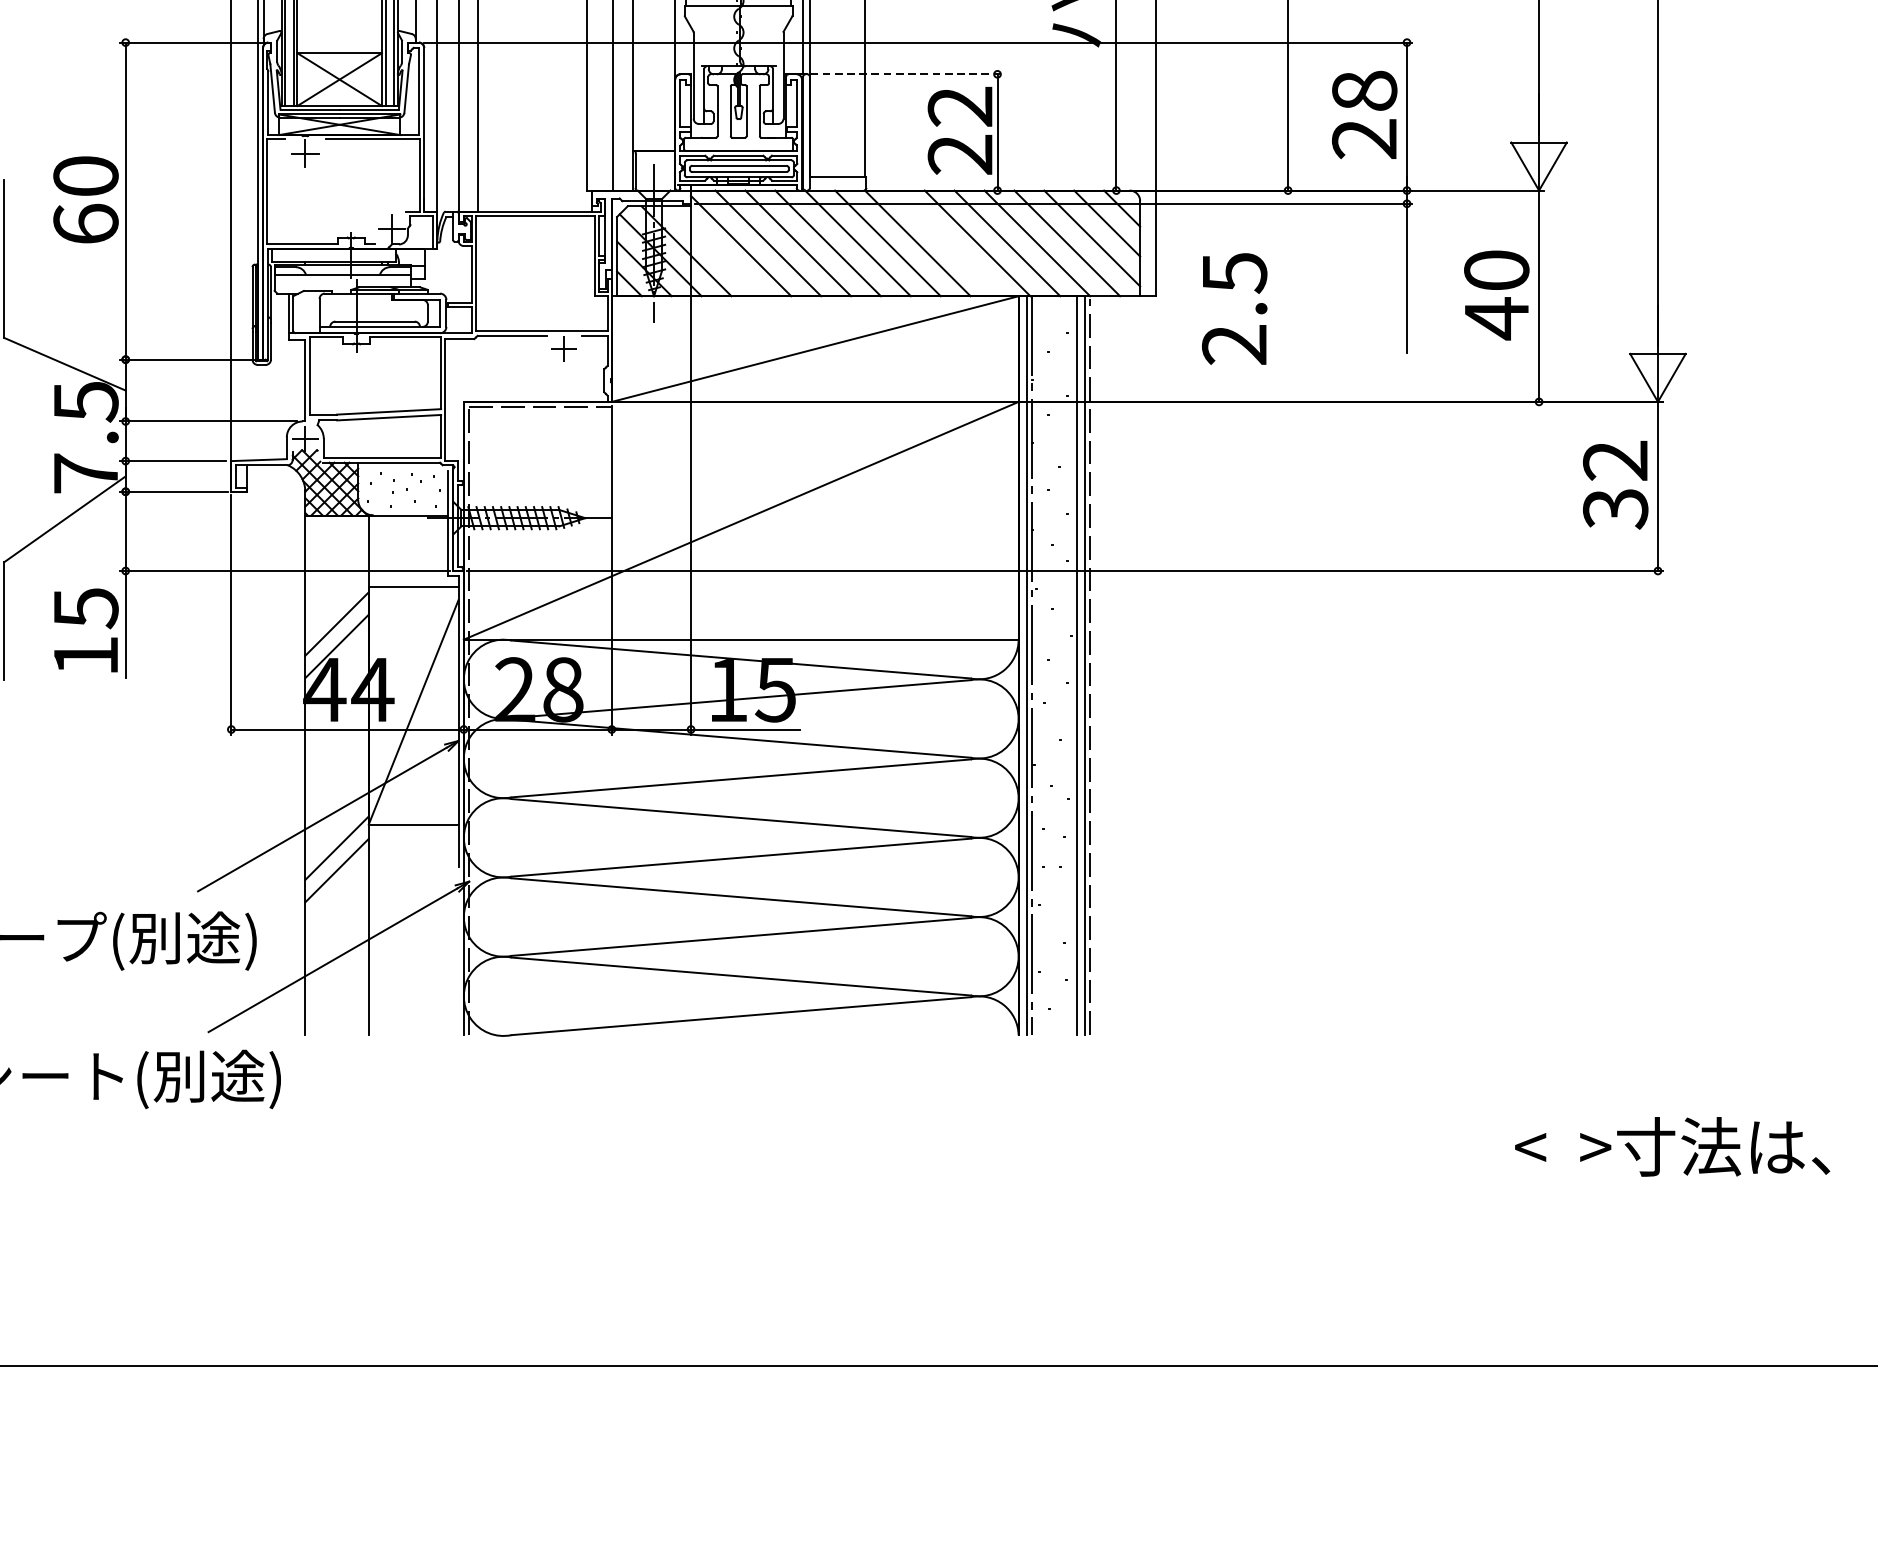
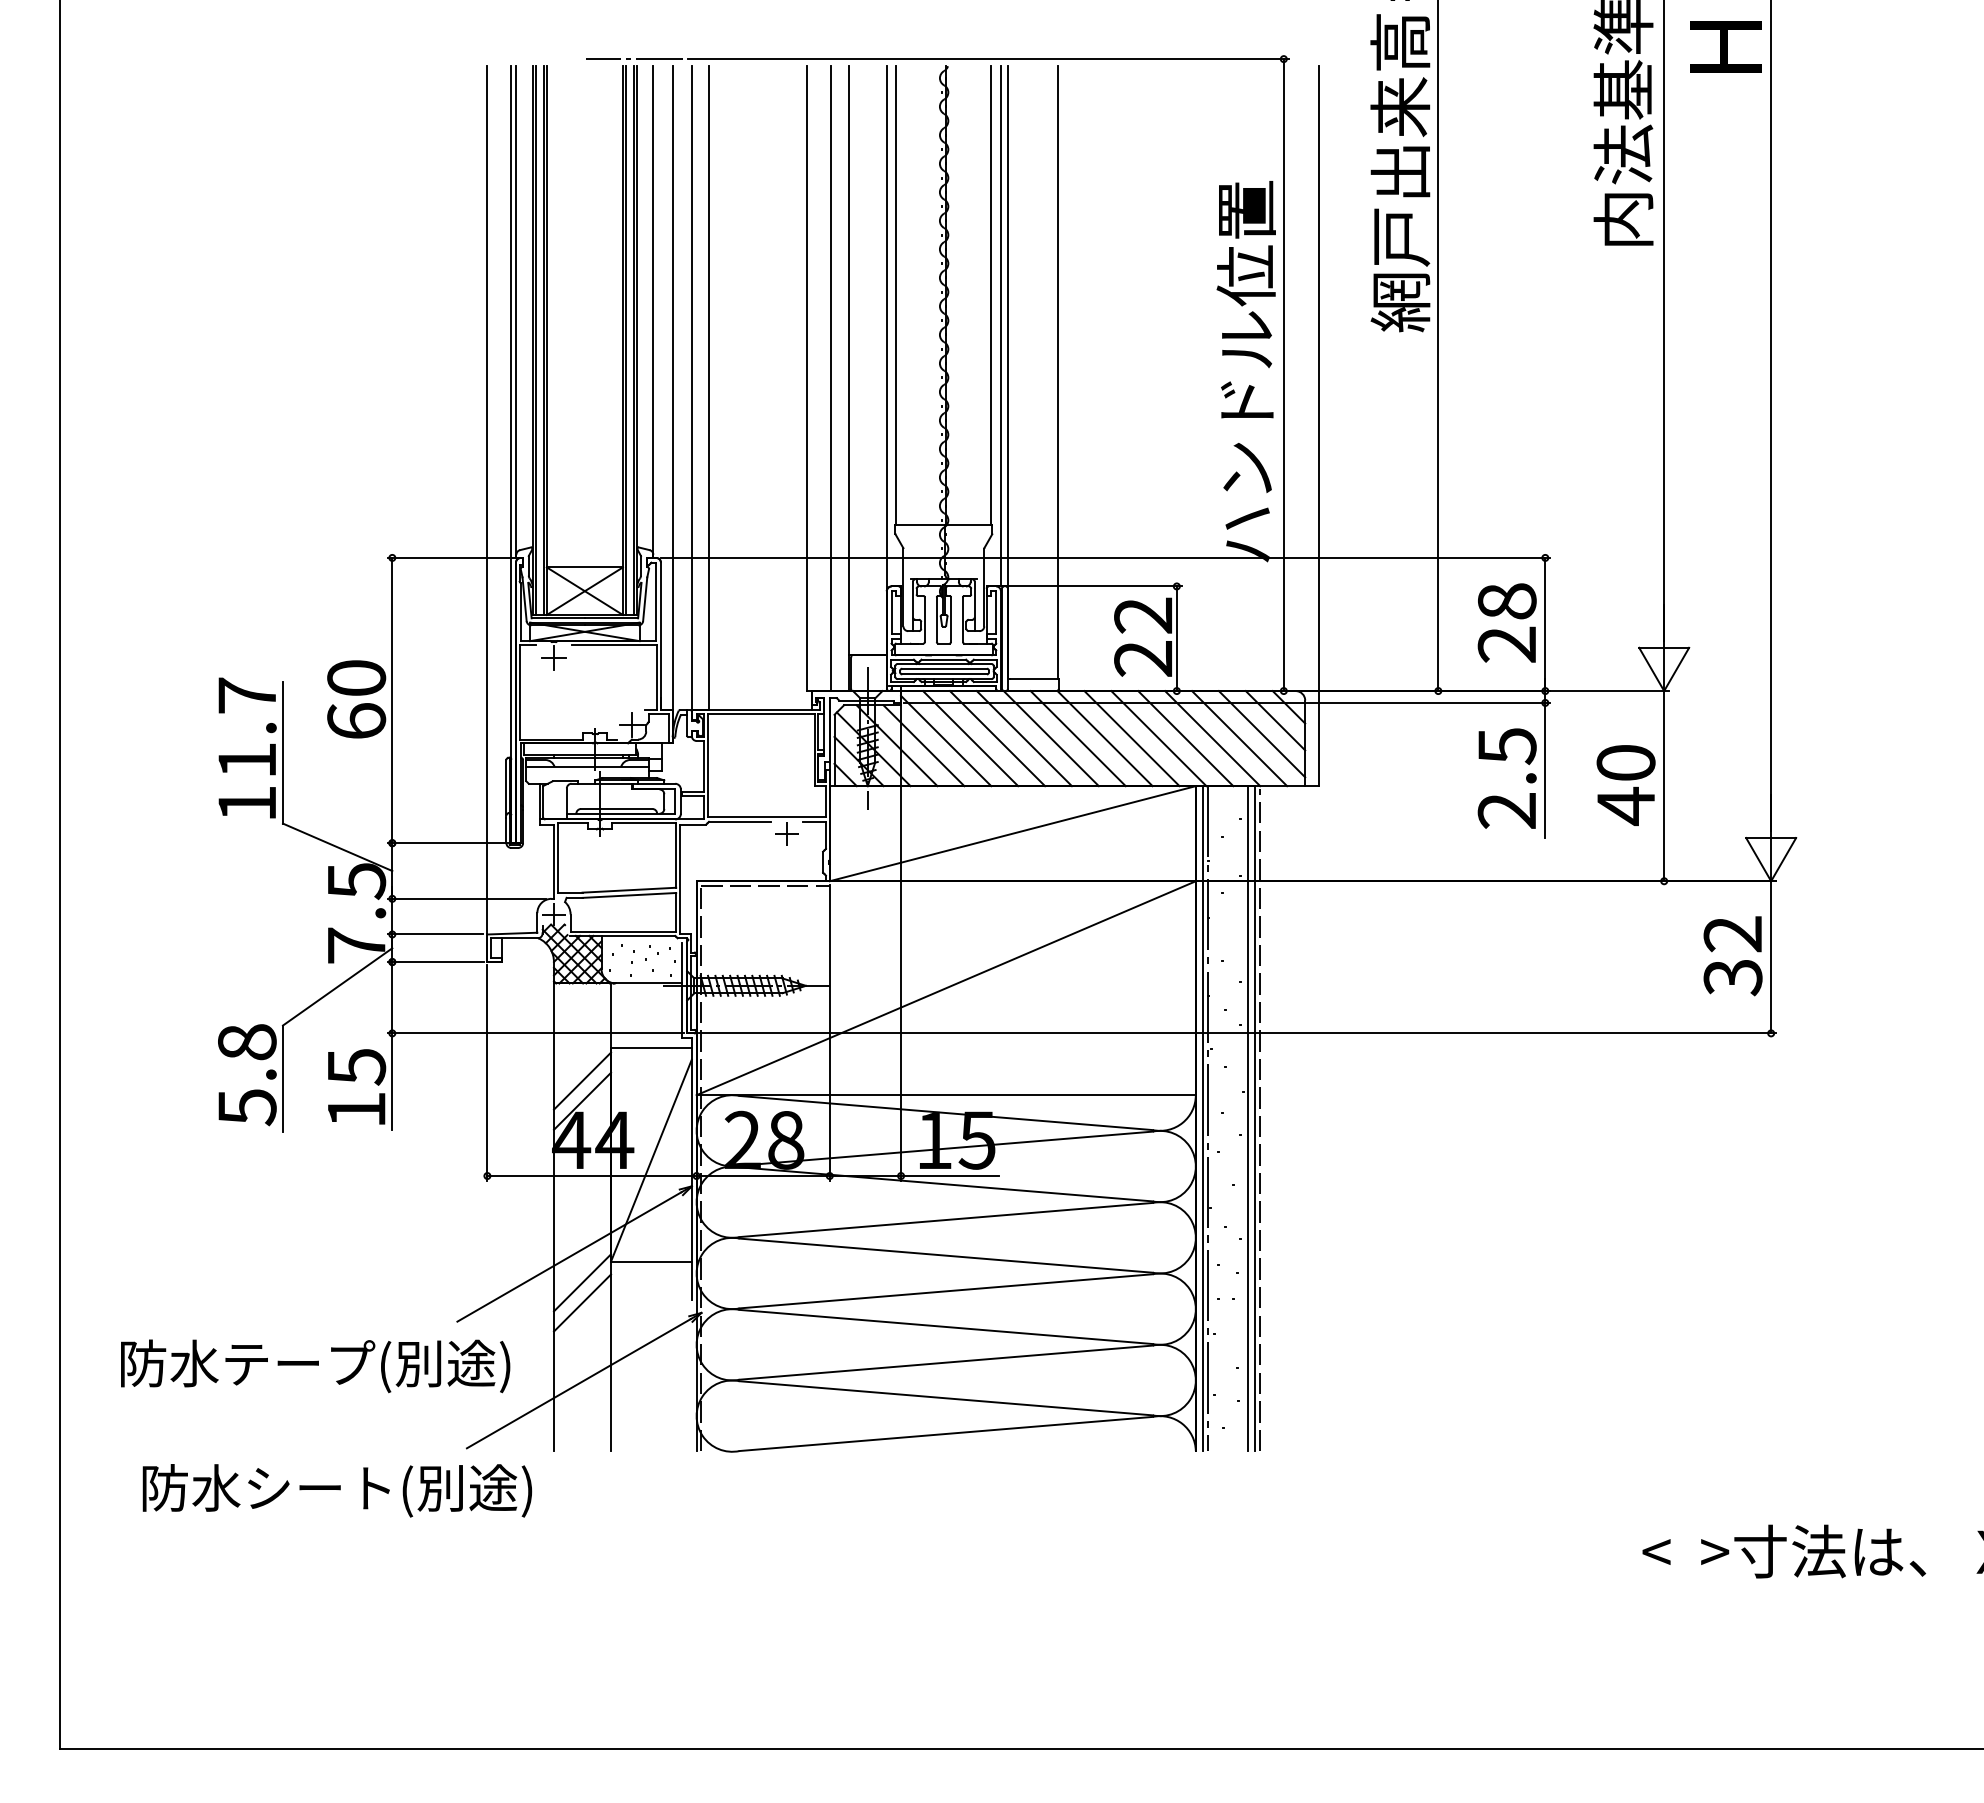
line: (900, 74) -> (1089, 586), dashed -> solid
line: (947, 243) -> (1131, 738), added
line: (715, 251) -> (923, 745), added
text: (1233, 308) -> (1506, 778), moved

